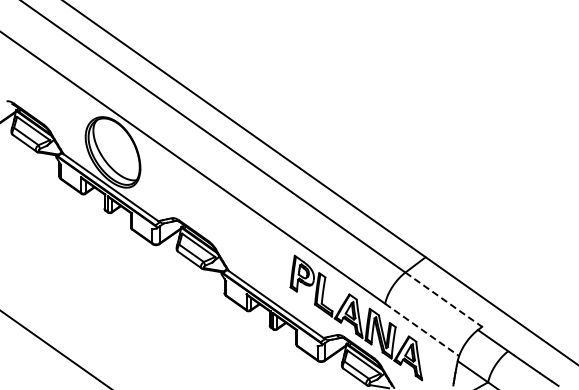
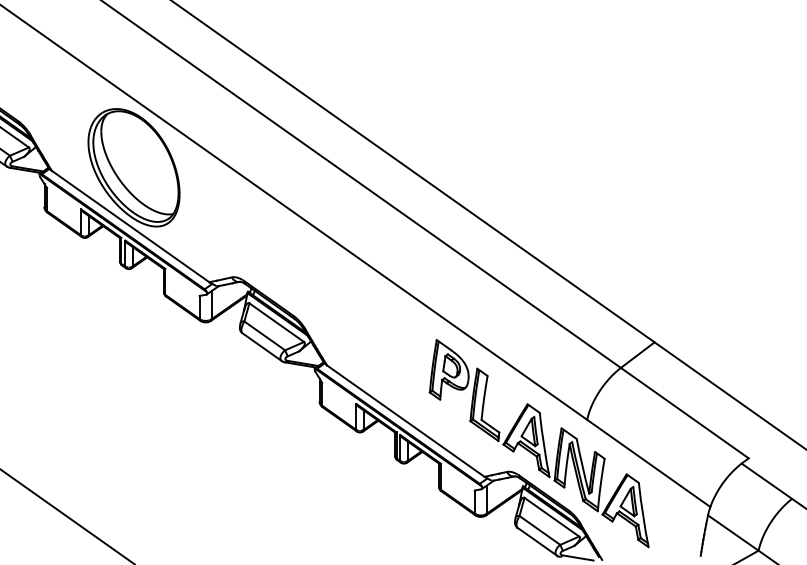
line: (443, 299) -> (684, 412), dashed -> solid
line: (422, 330) -> (649, 464), dashed -> solid

